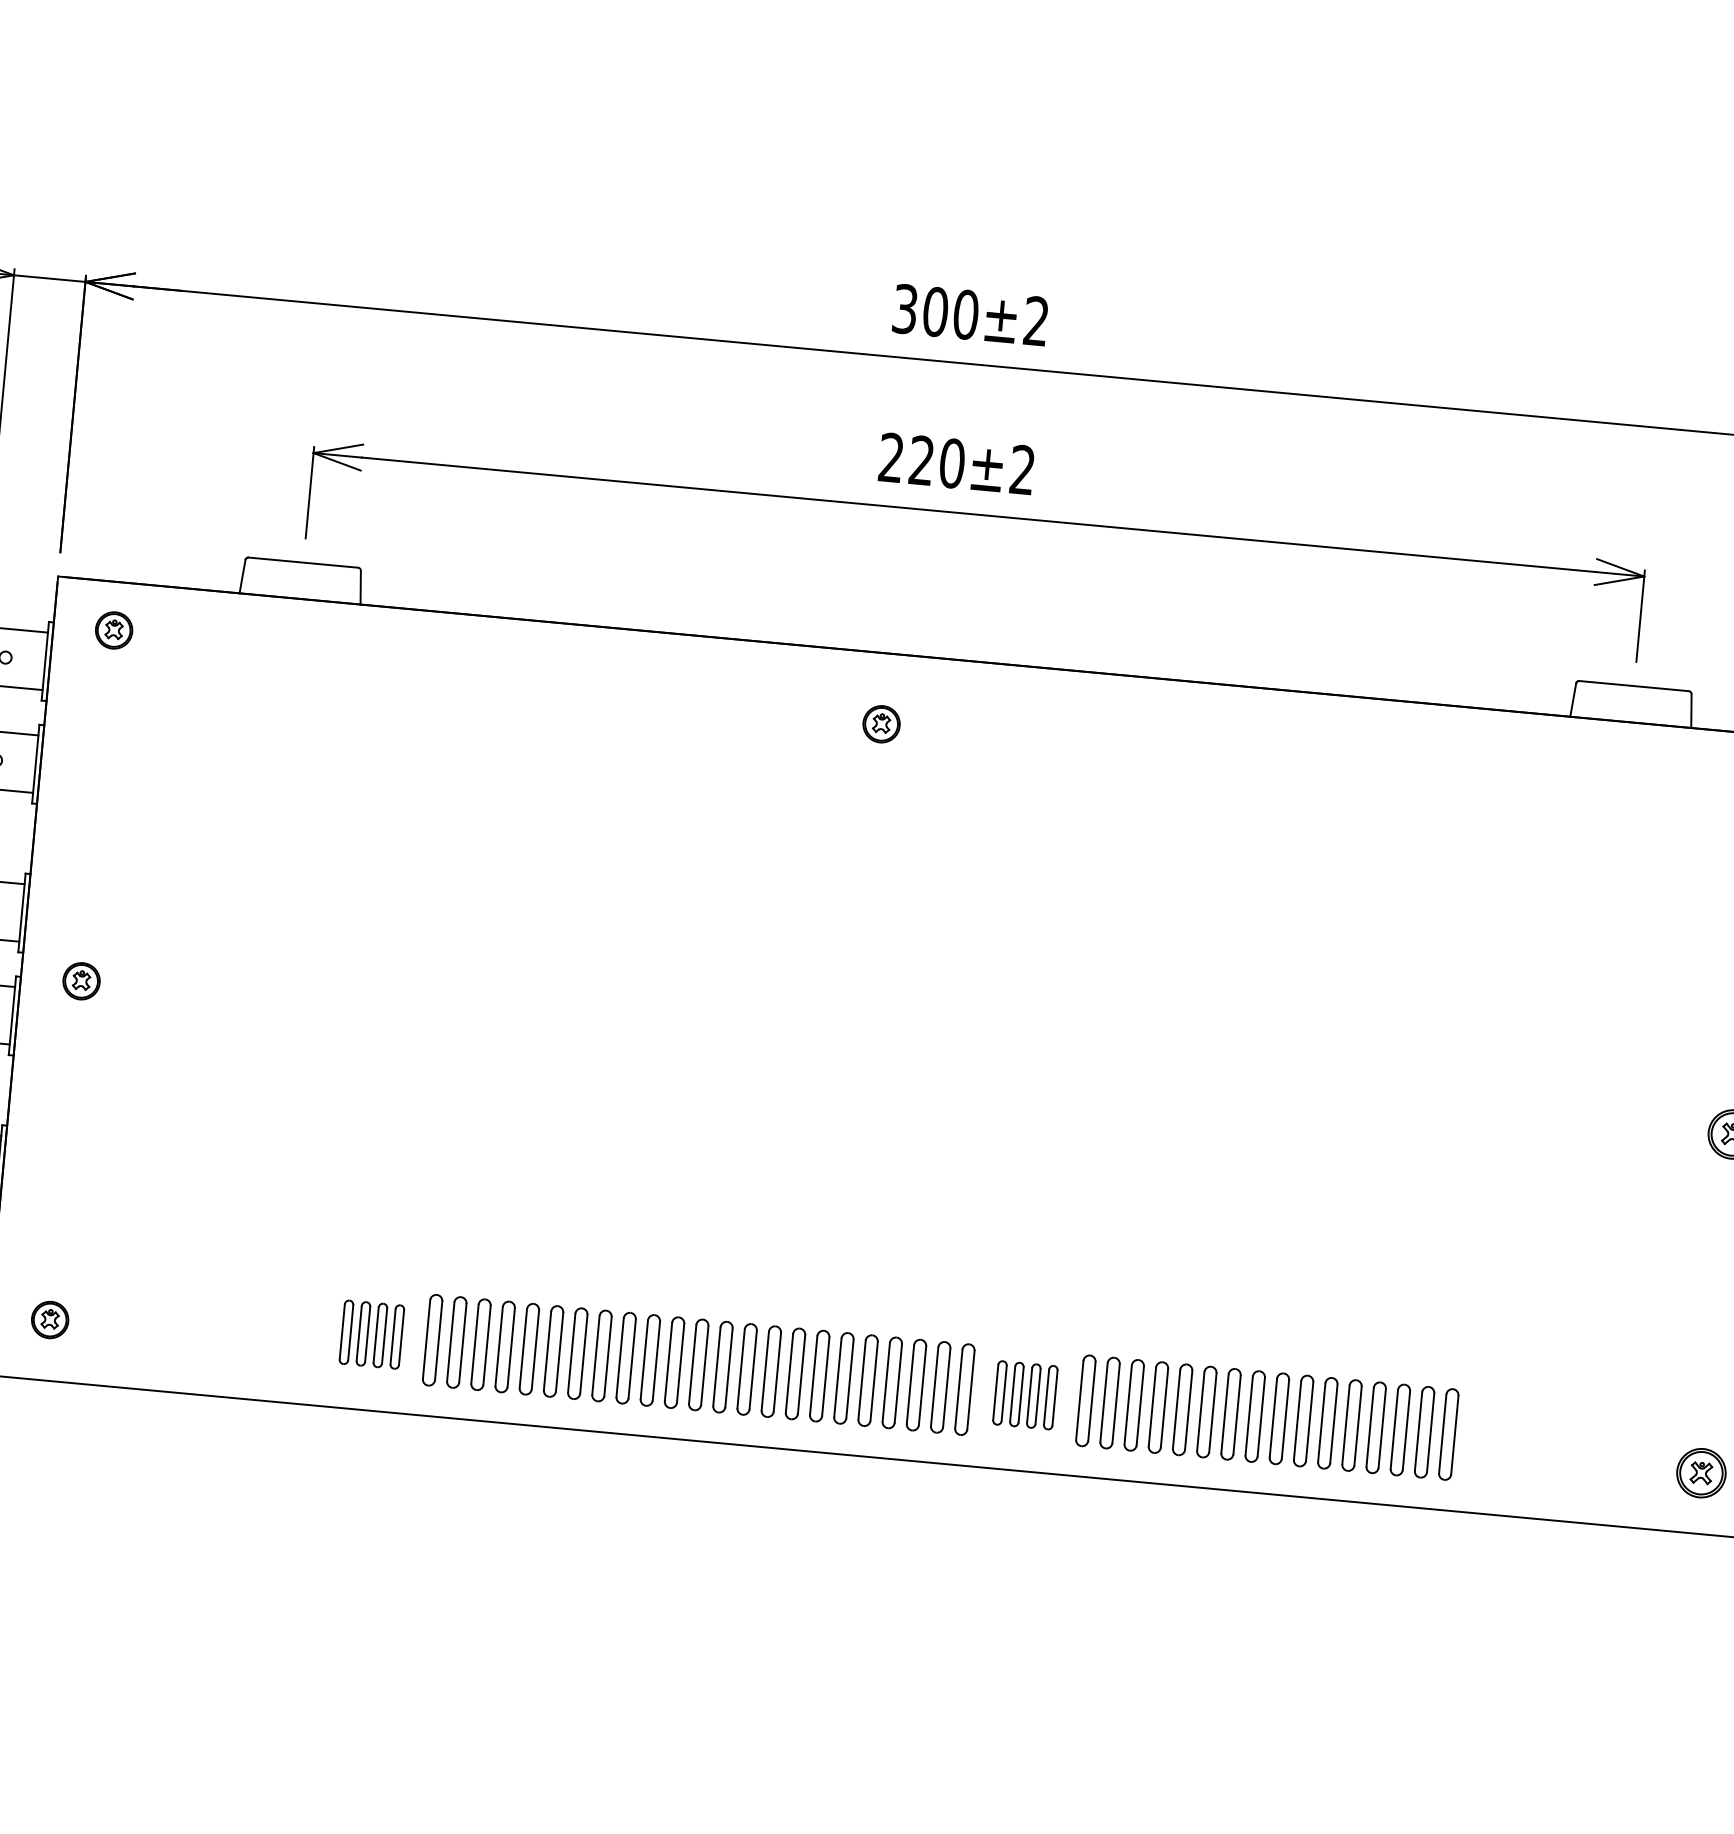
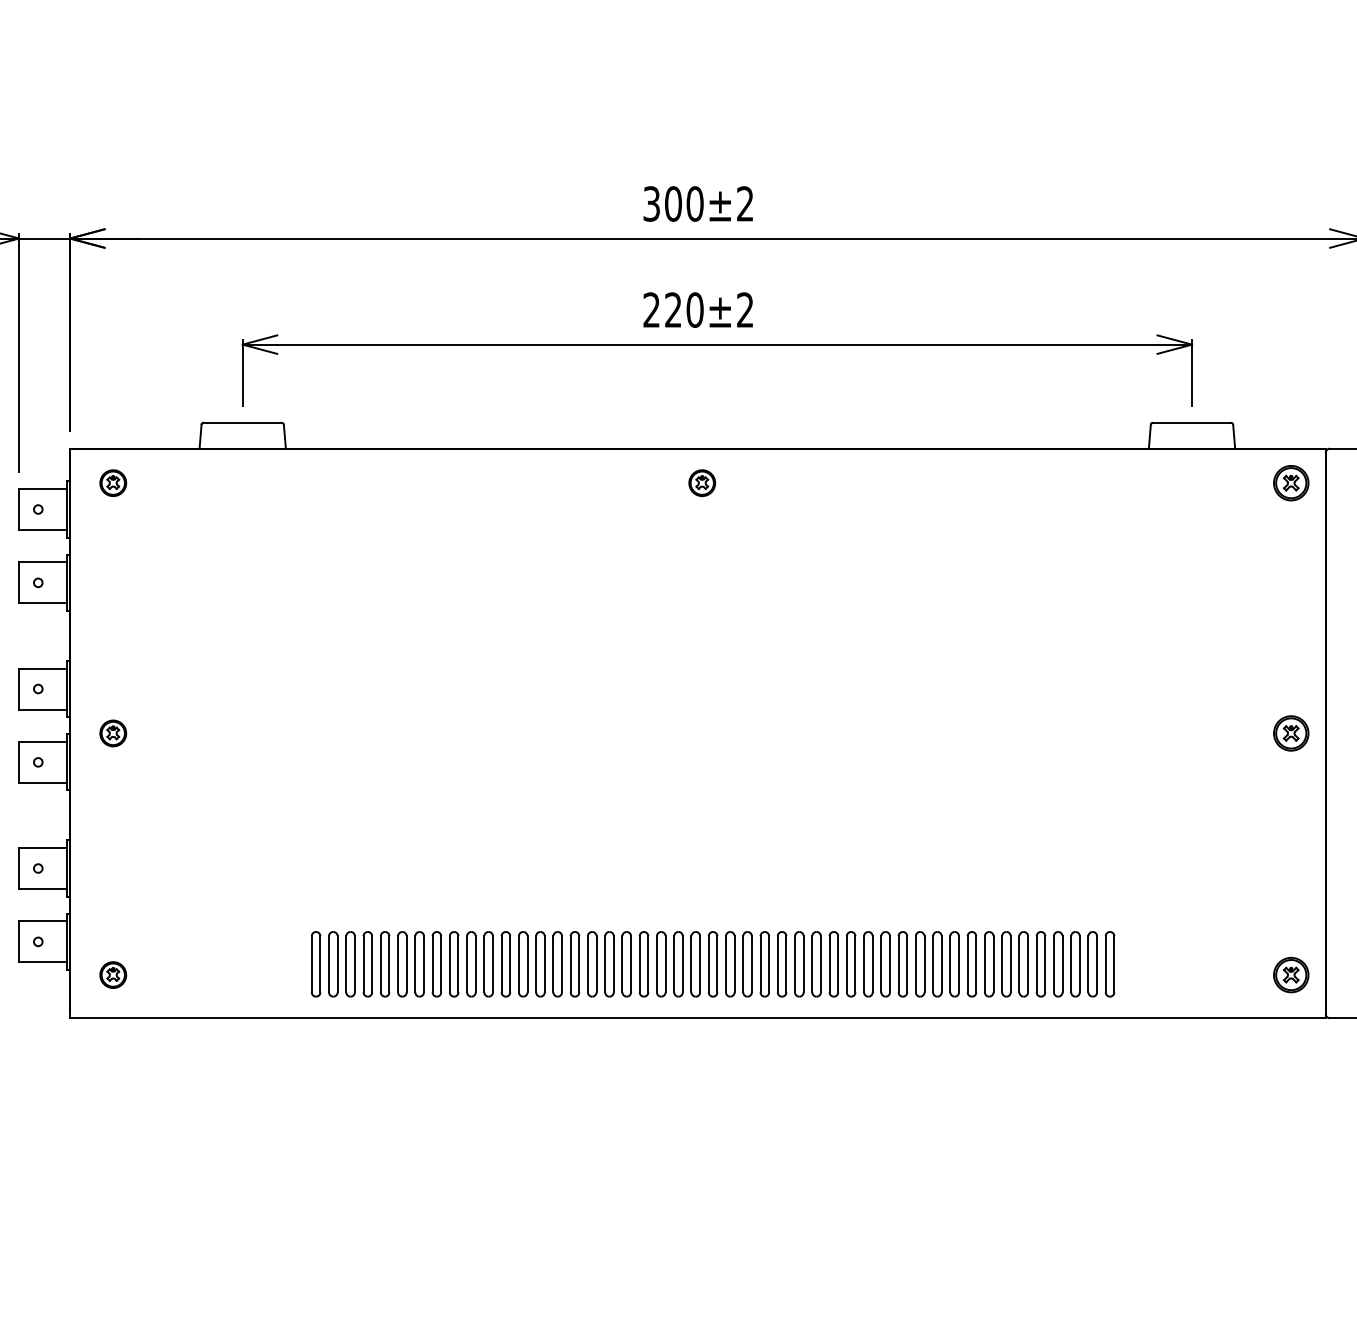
part: (882, 723) -> (702, 482), moved
part: (371, 1334) -> (341, 964), size x1.43
part: (1024, 1395) -> (807, 964), size x1.43

